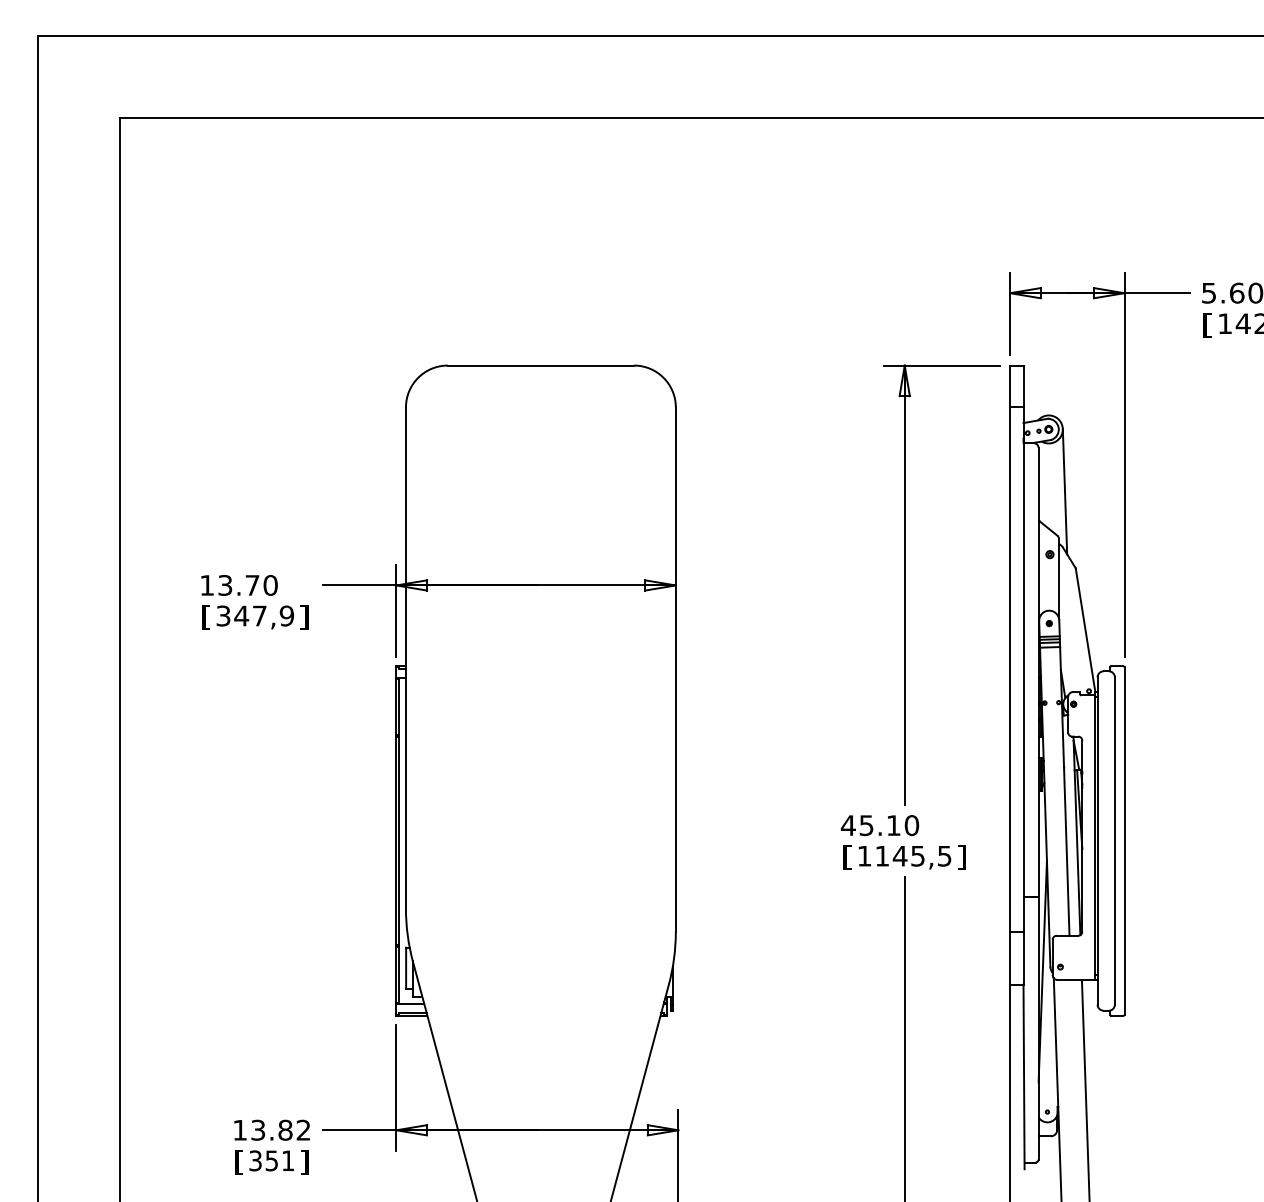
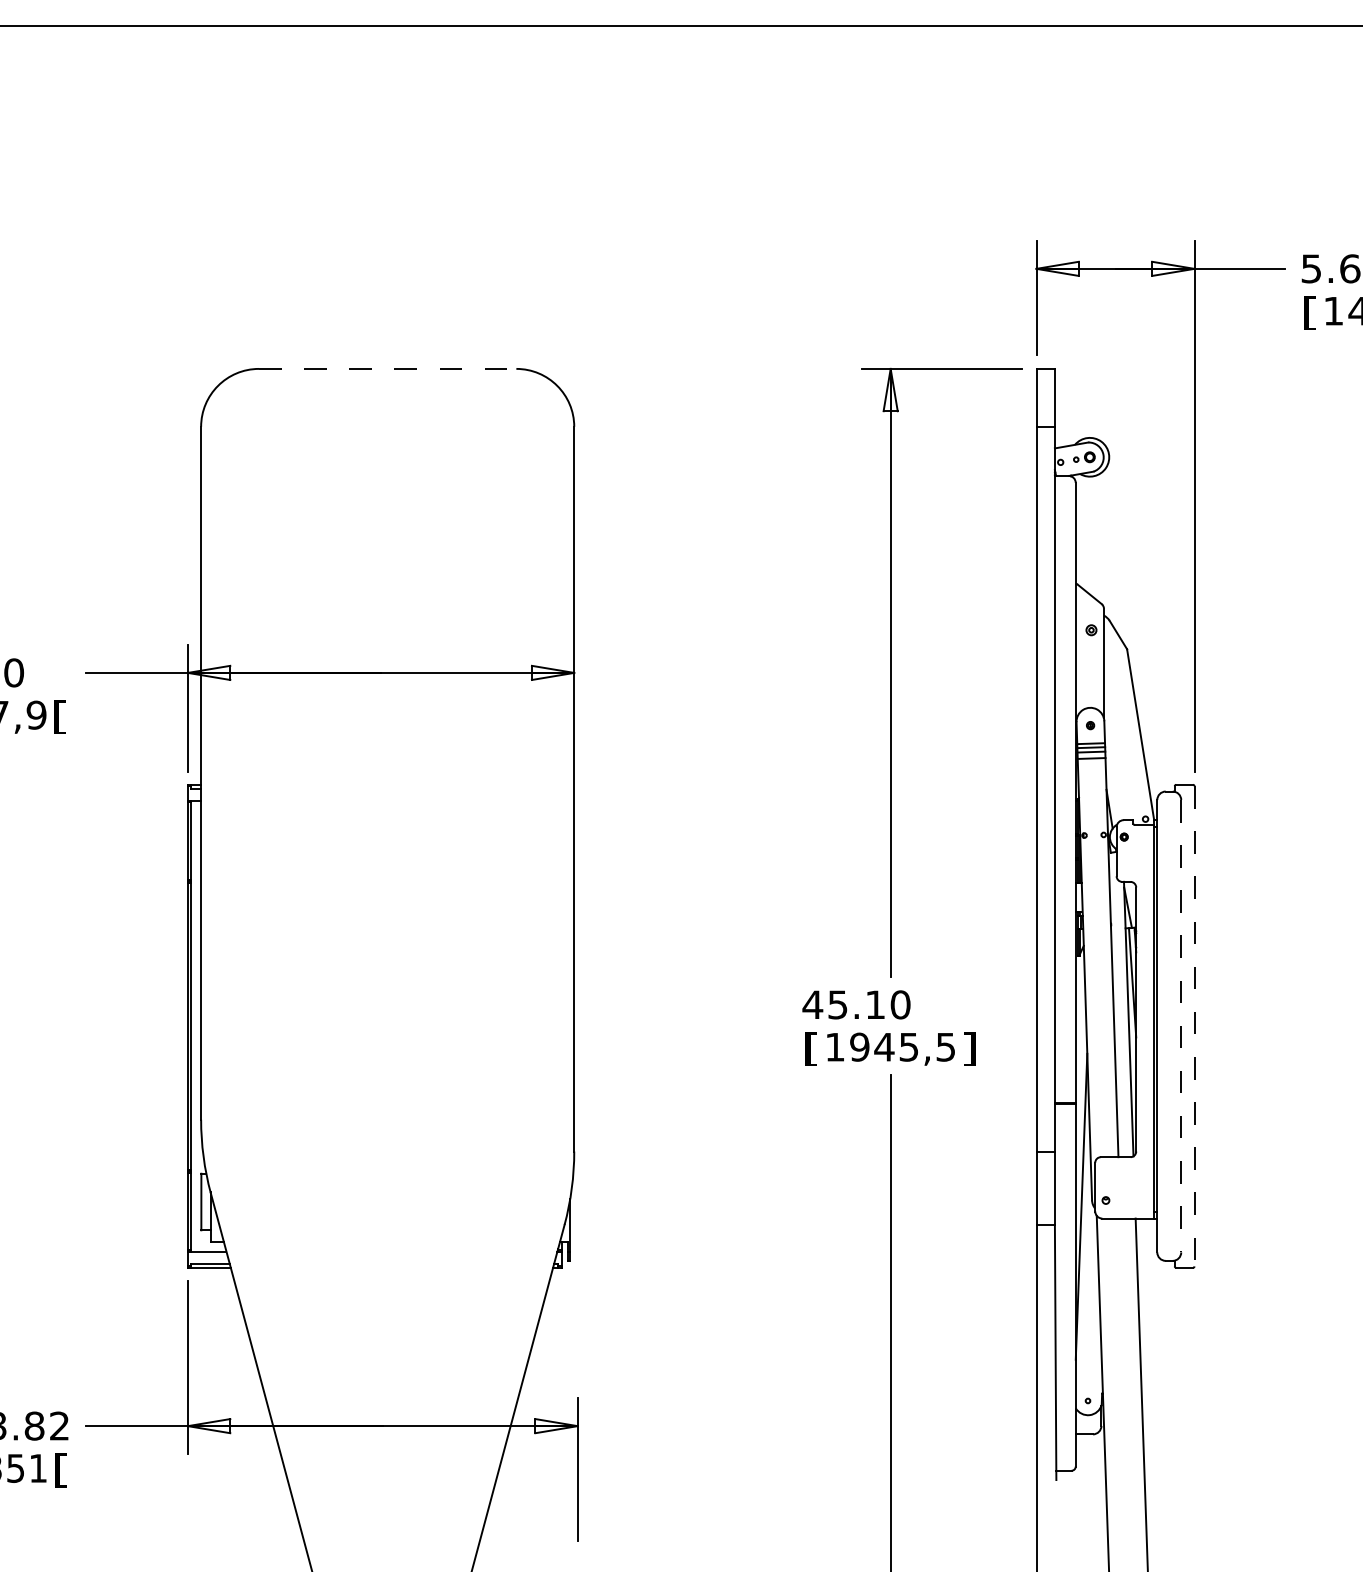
line: (541, 365) -> (388, 368), solid -> dashed
line: (1064, 491) -> (1111, 543), removed
text: (304, 617) -> (60, 717), ] -> [
line: (1114, 841) -> (1180, 1026), solid -> dashed
line: (1124, 841) -> (1194, 1026), solid -> dashed
text: (882, 855) -> (859, 1046), 1145,5 -> 1945,5
text: (304, 1162) -> (60, 1470), ] -> [

